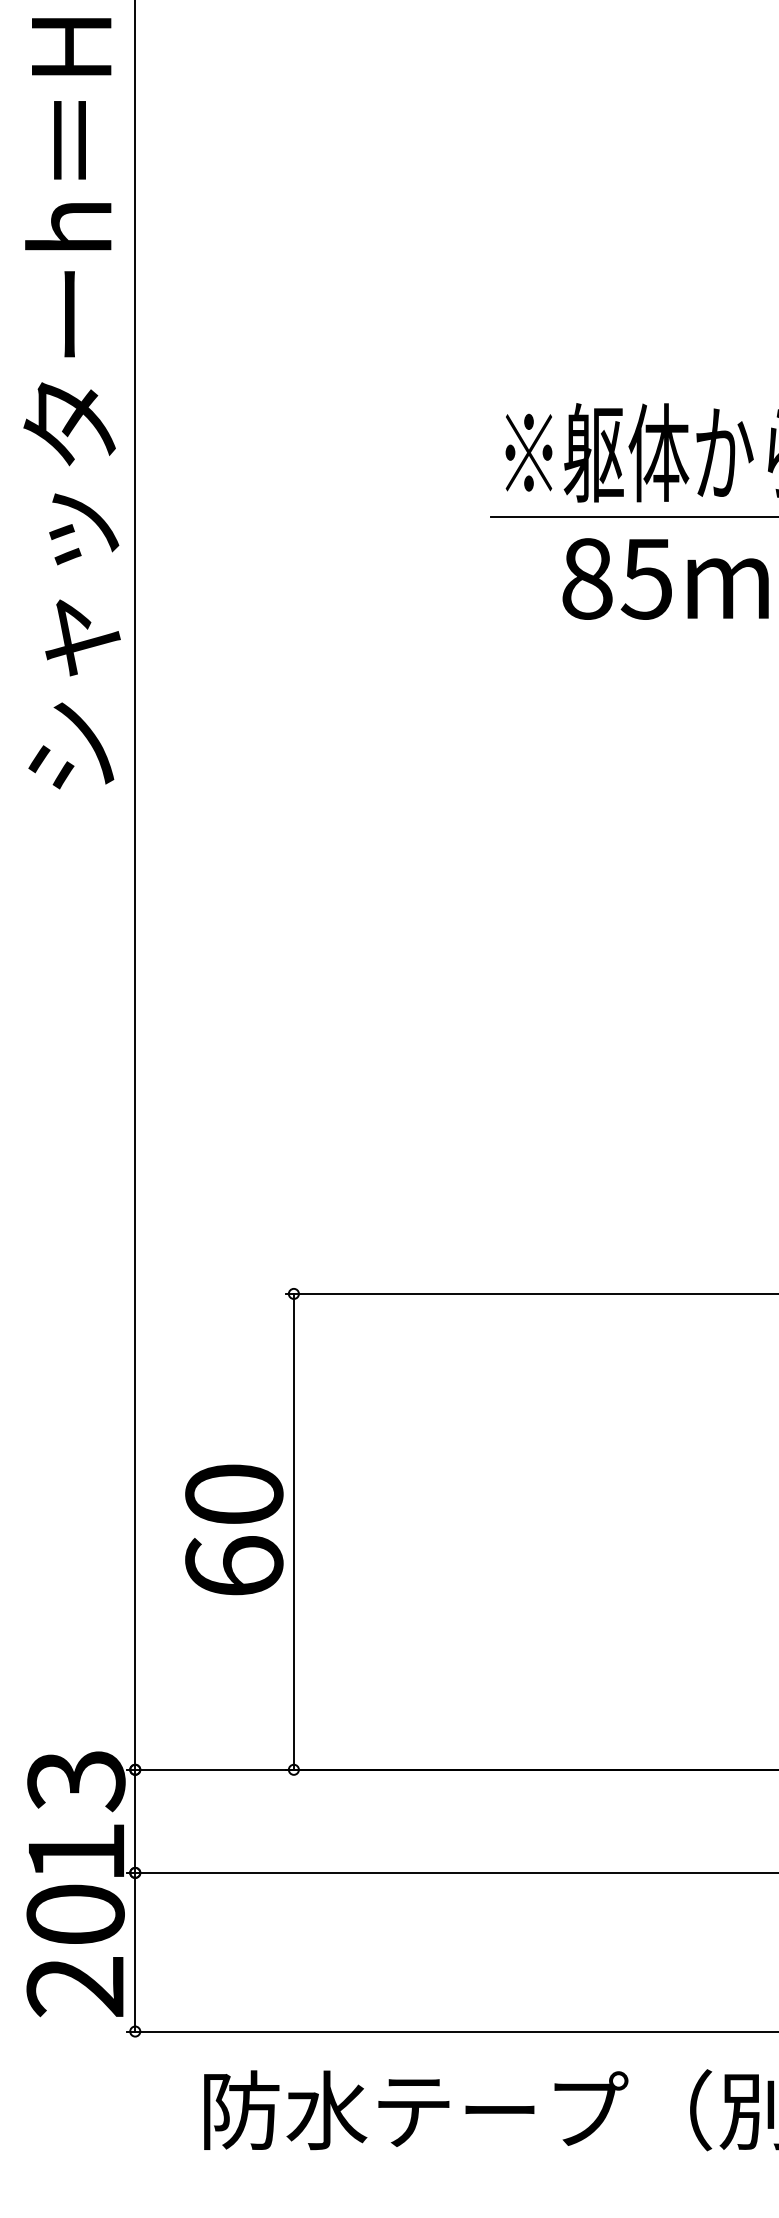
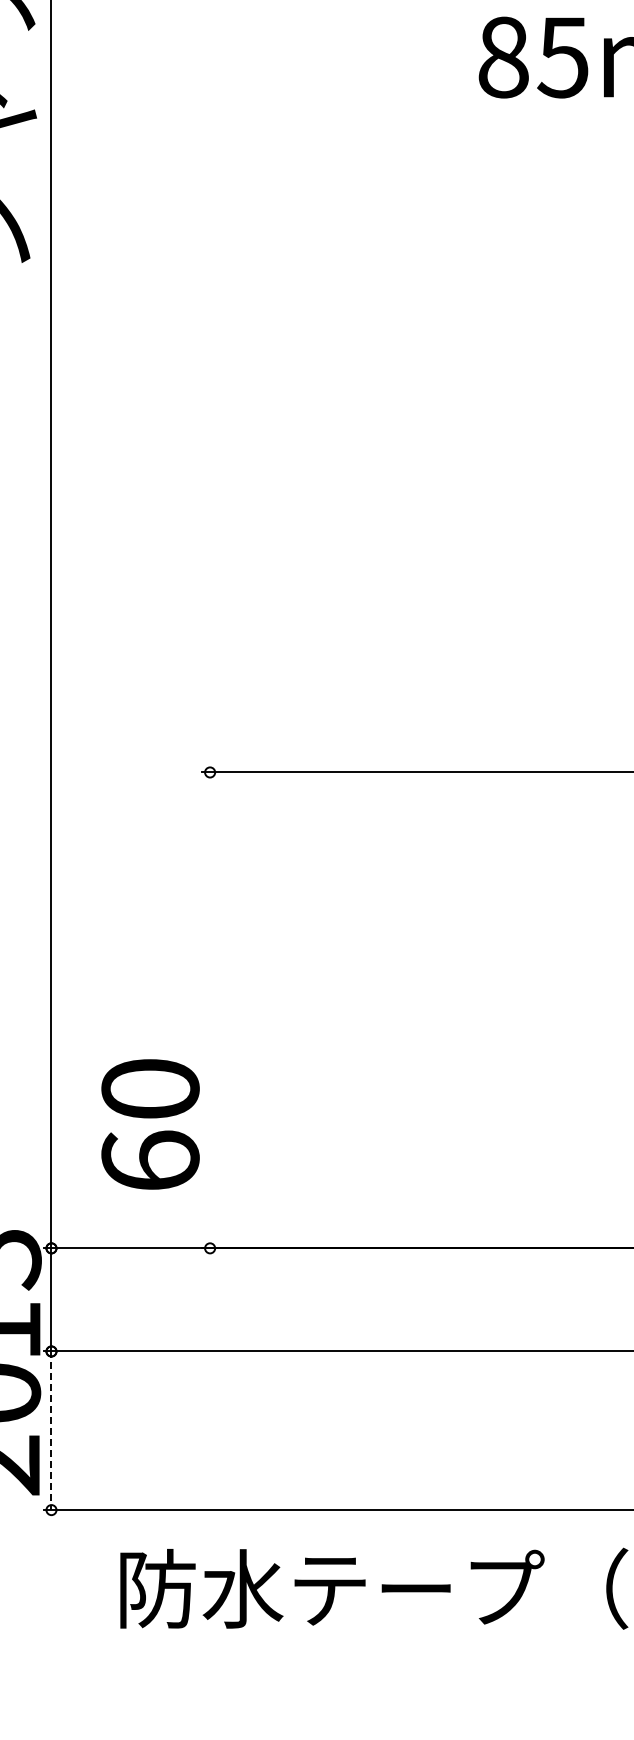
text: (234, 1529) -> (150, 1124), moved
line: (293, 1531) -> (209, 1010), removed
line: (135, 1952) -> (51, 1431), solid -> dashed

